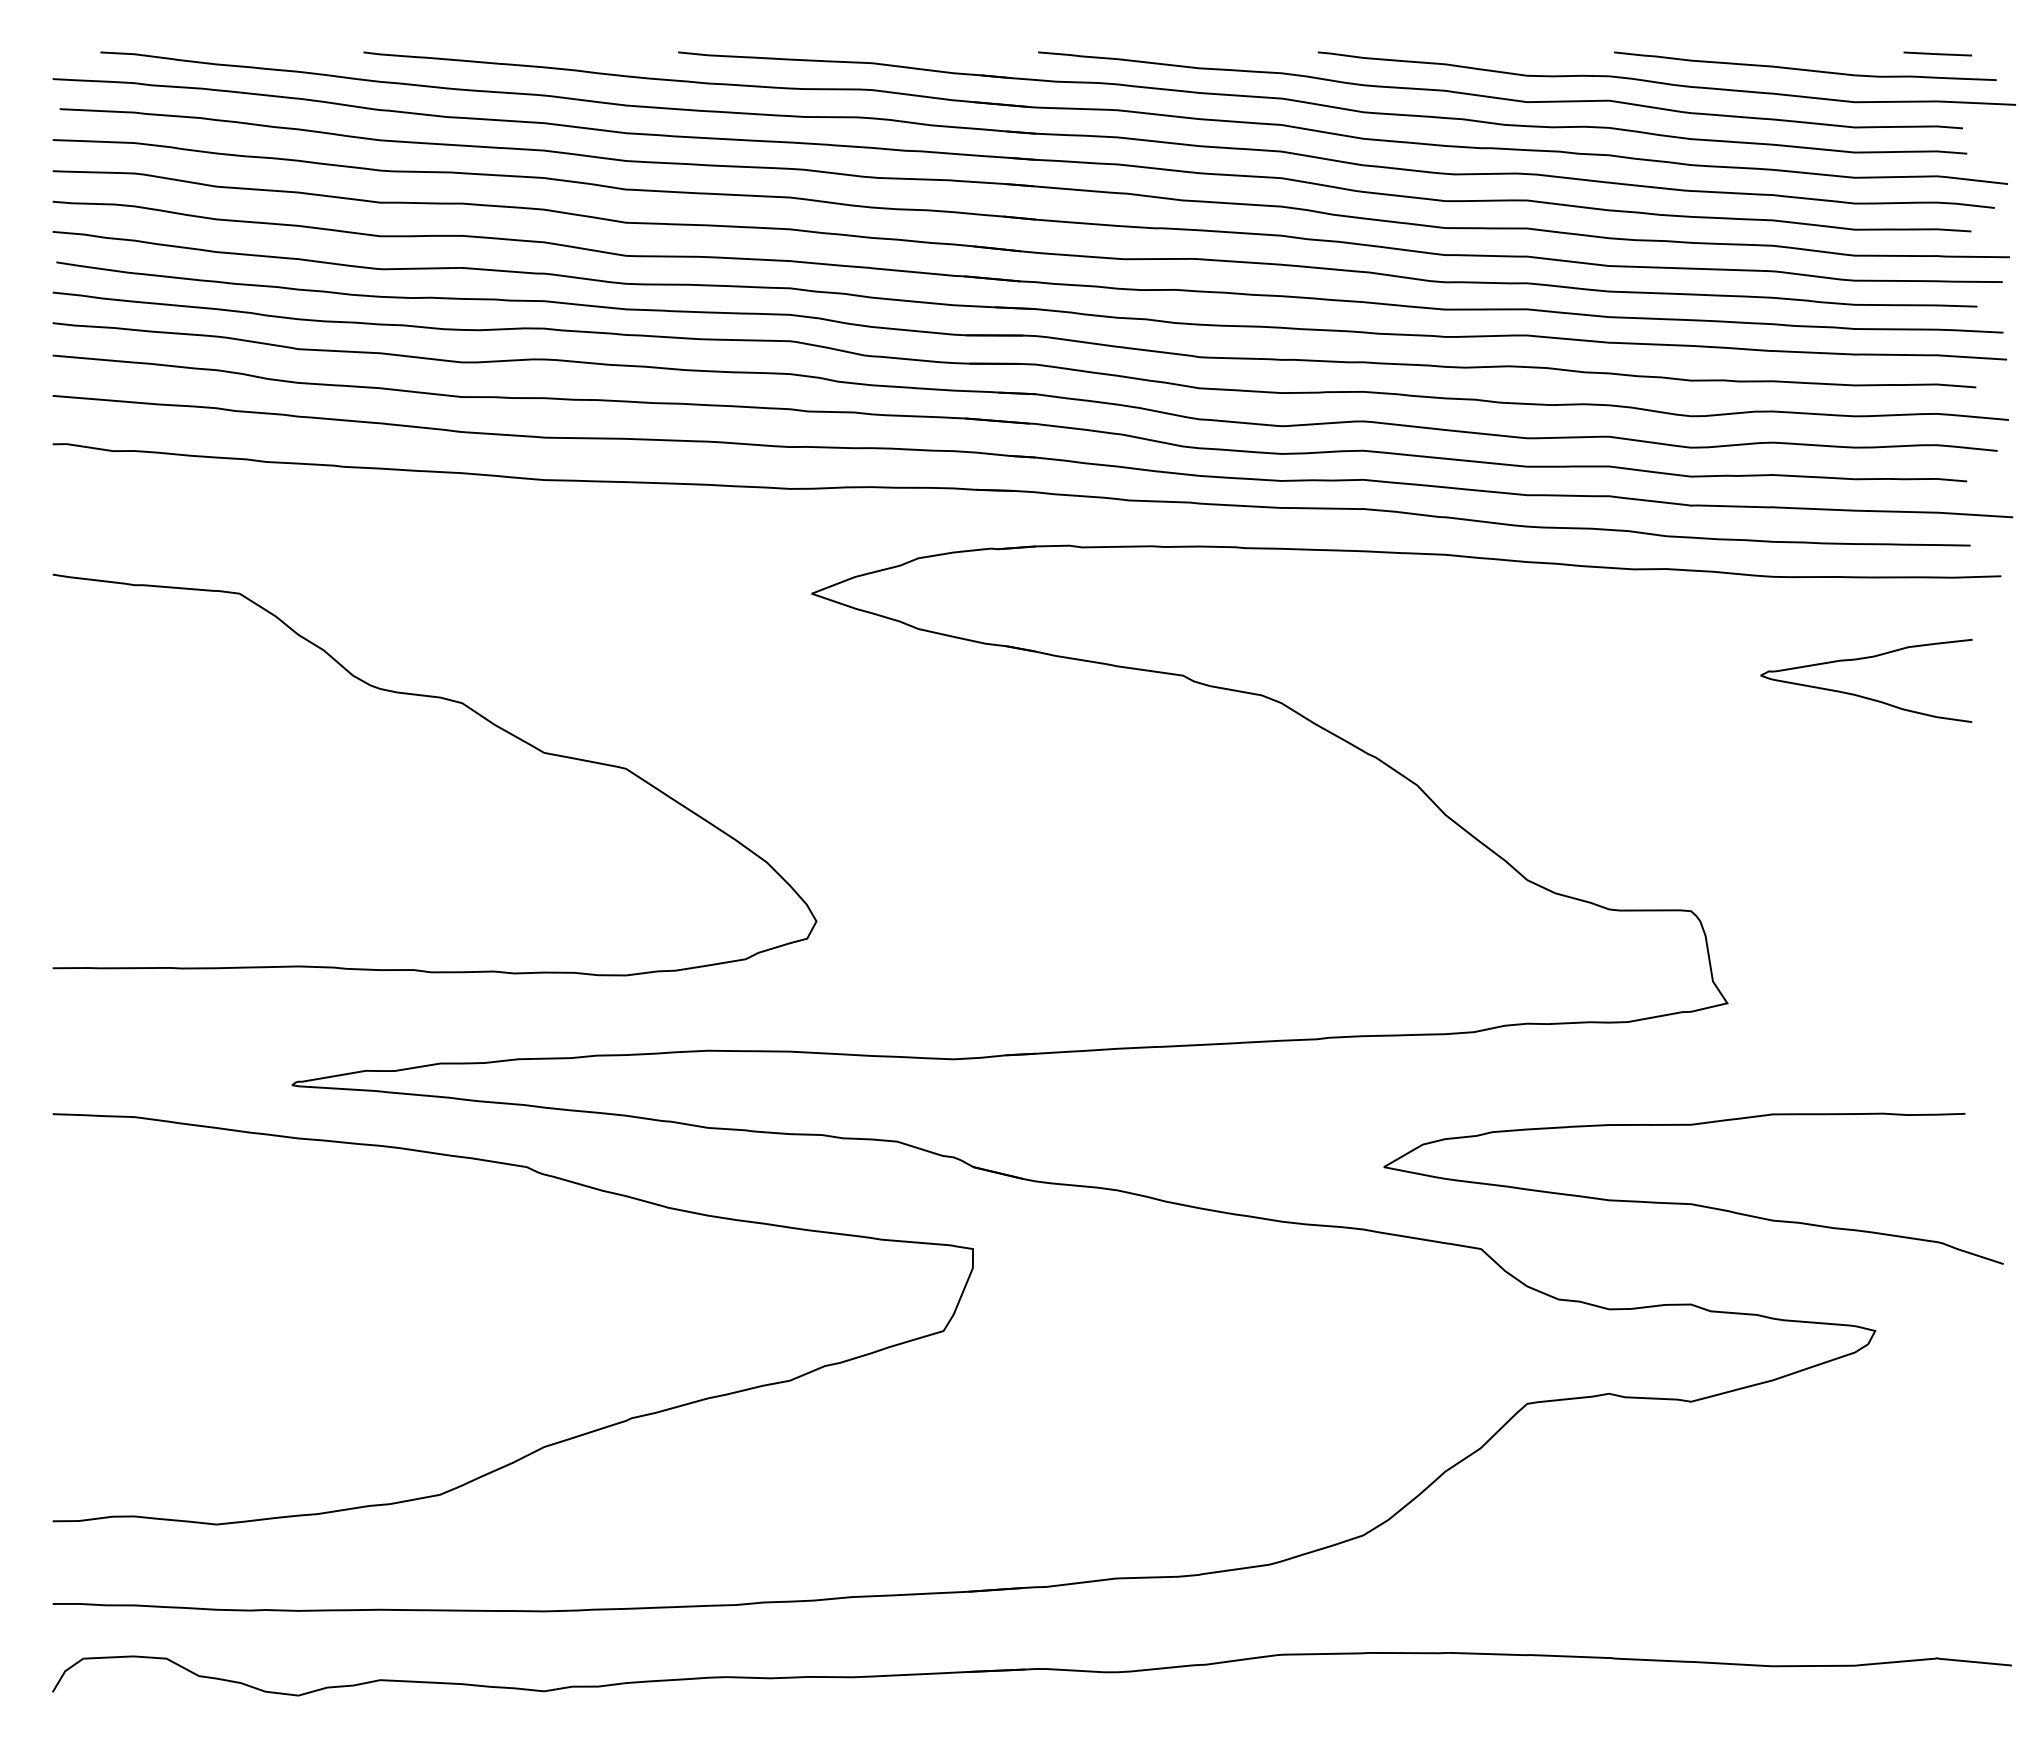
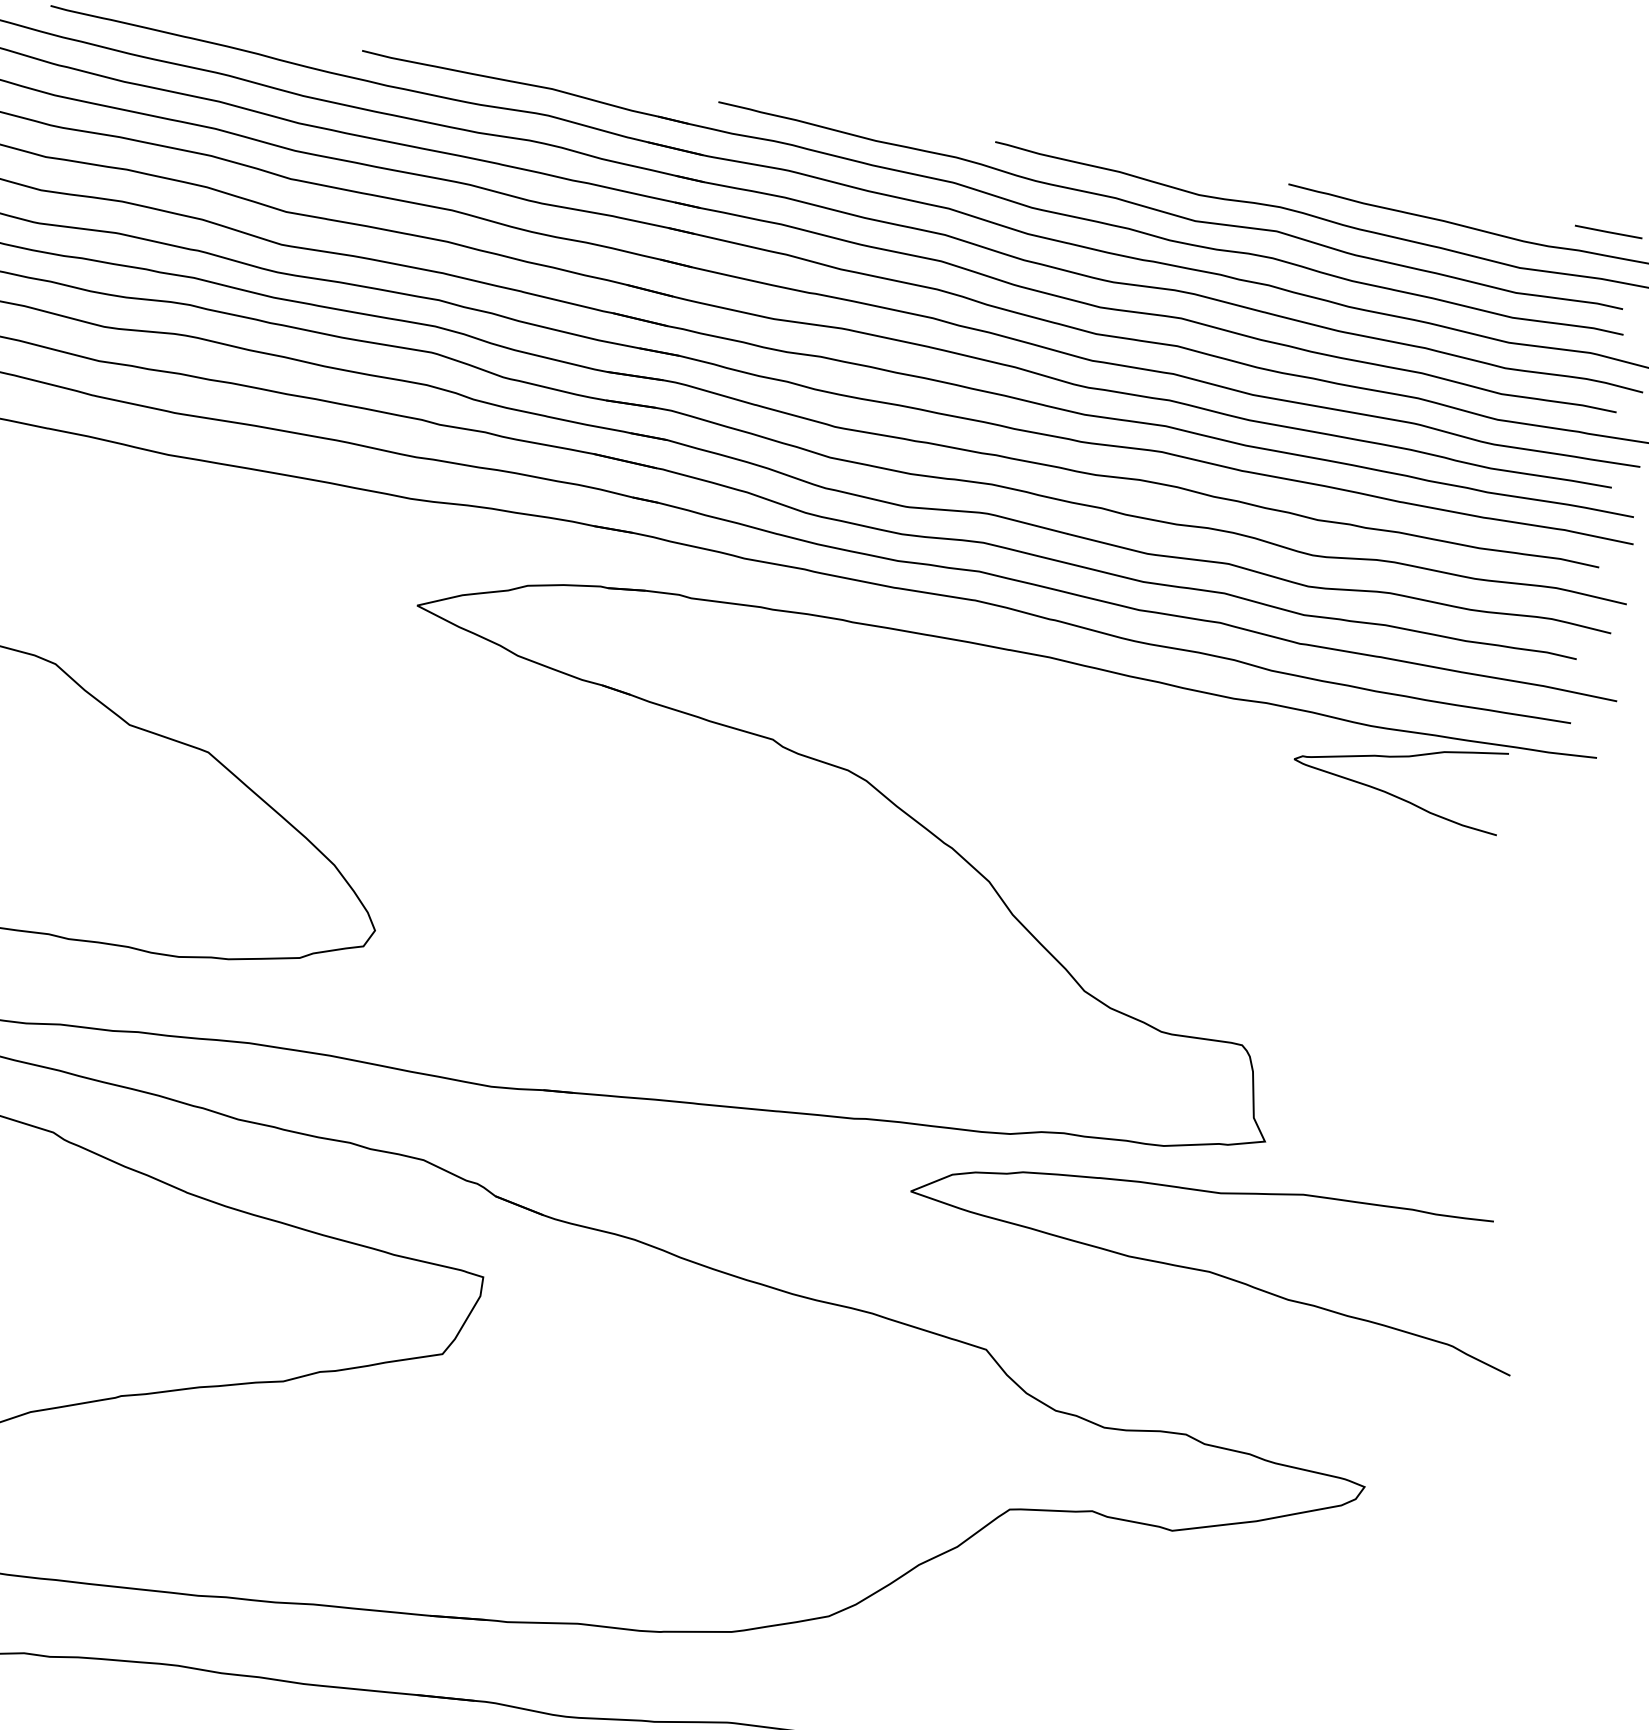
curve: (1861, 695) -> (1391, 793), moved
curve: (1693, 1203) -> (1212, 1271), moved

